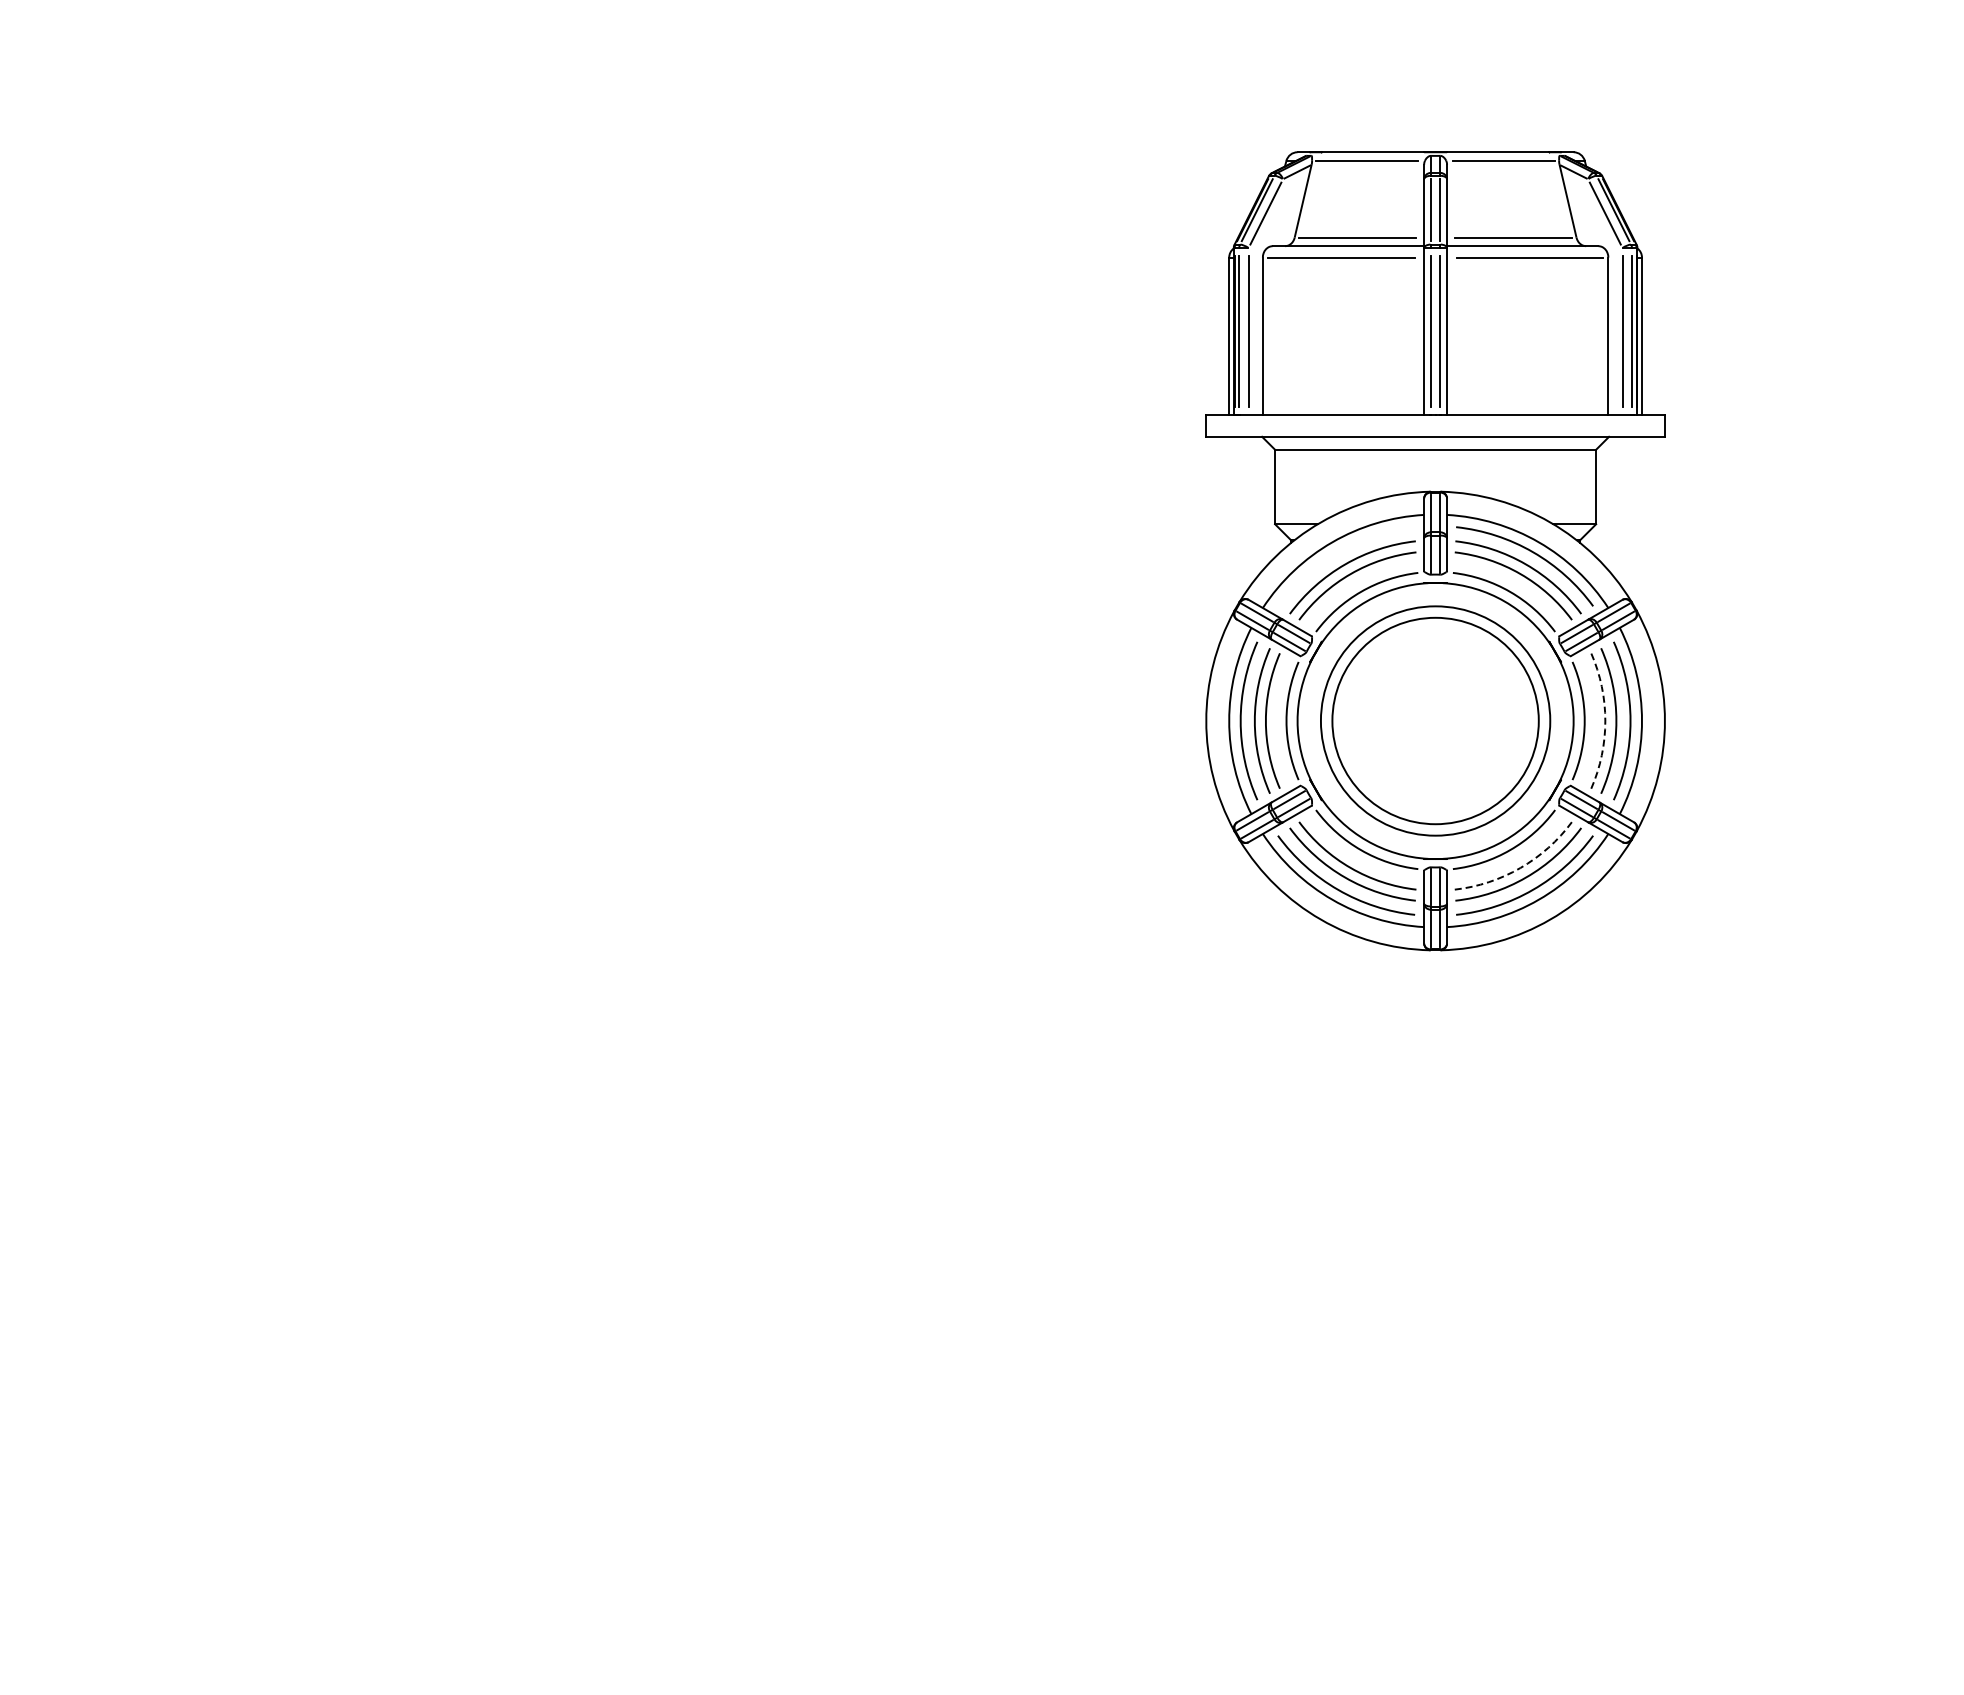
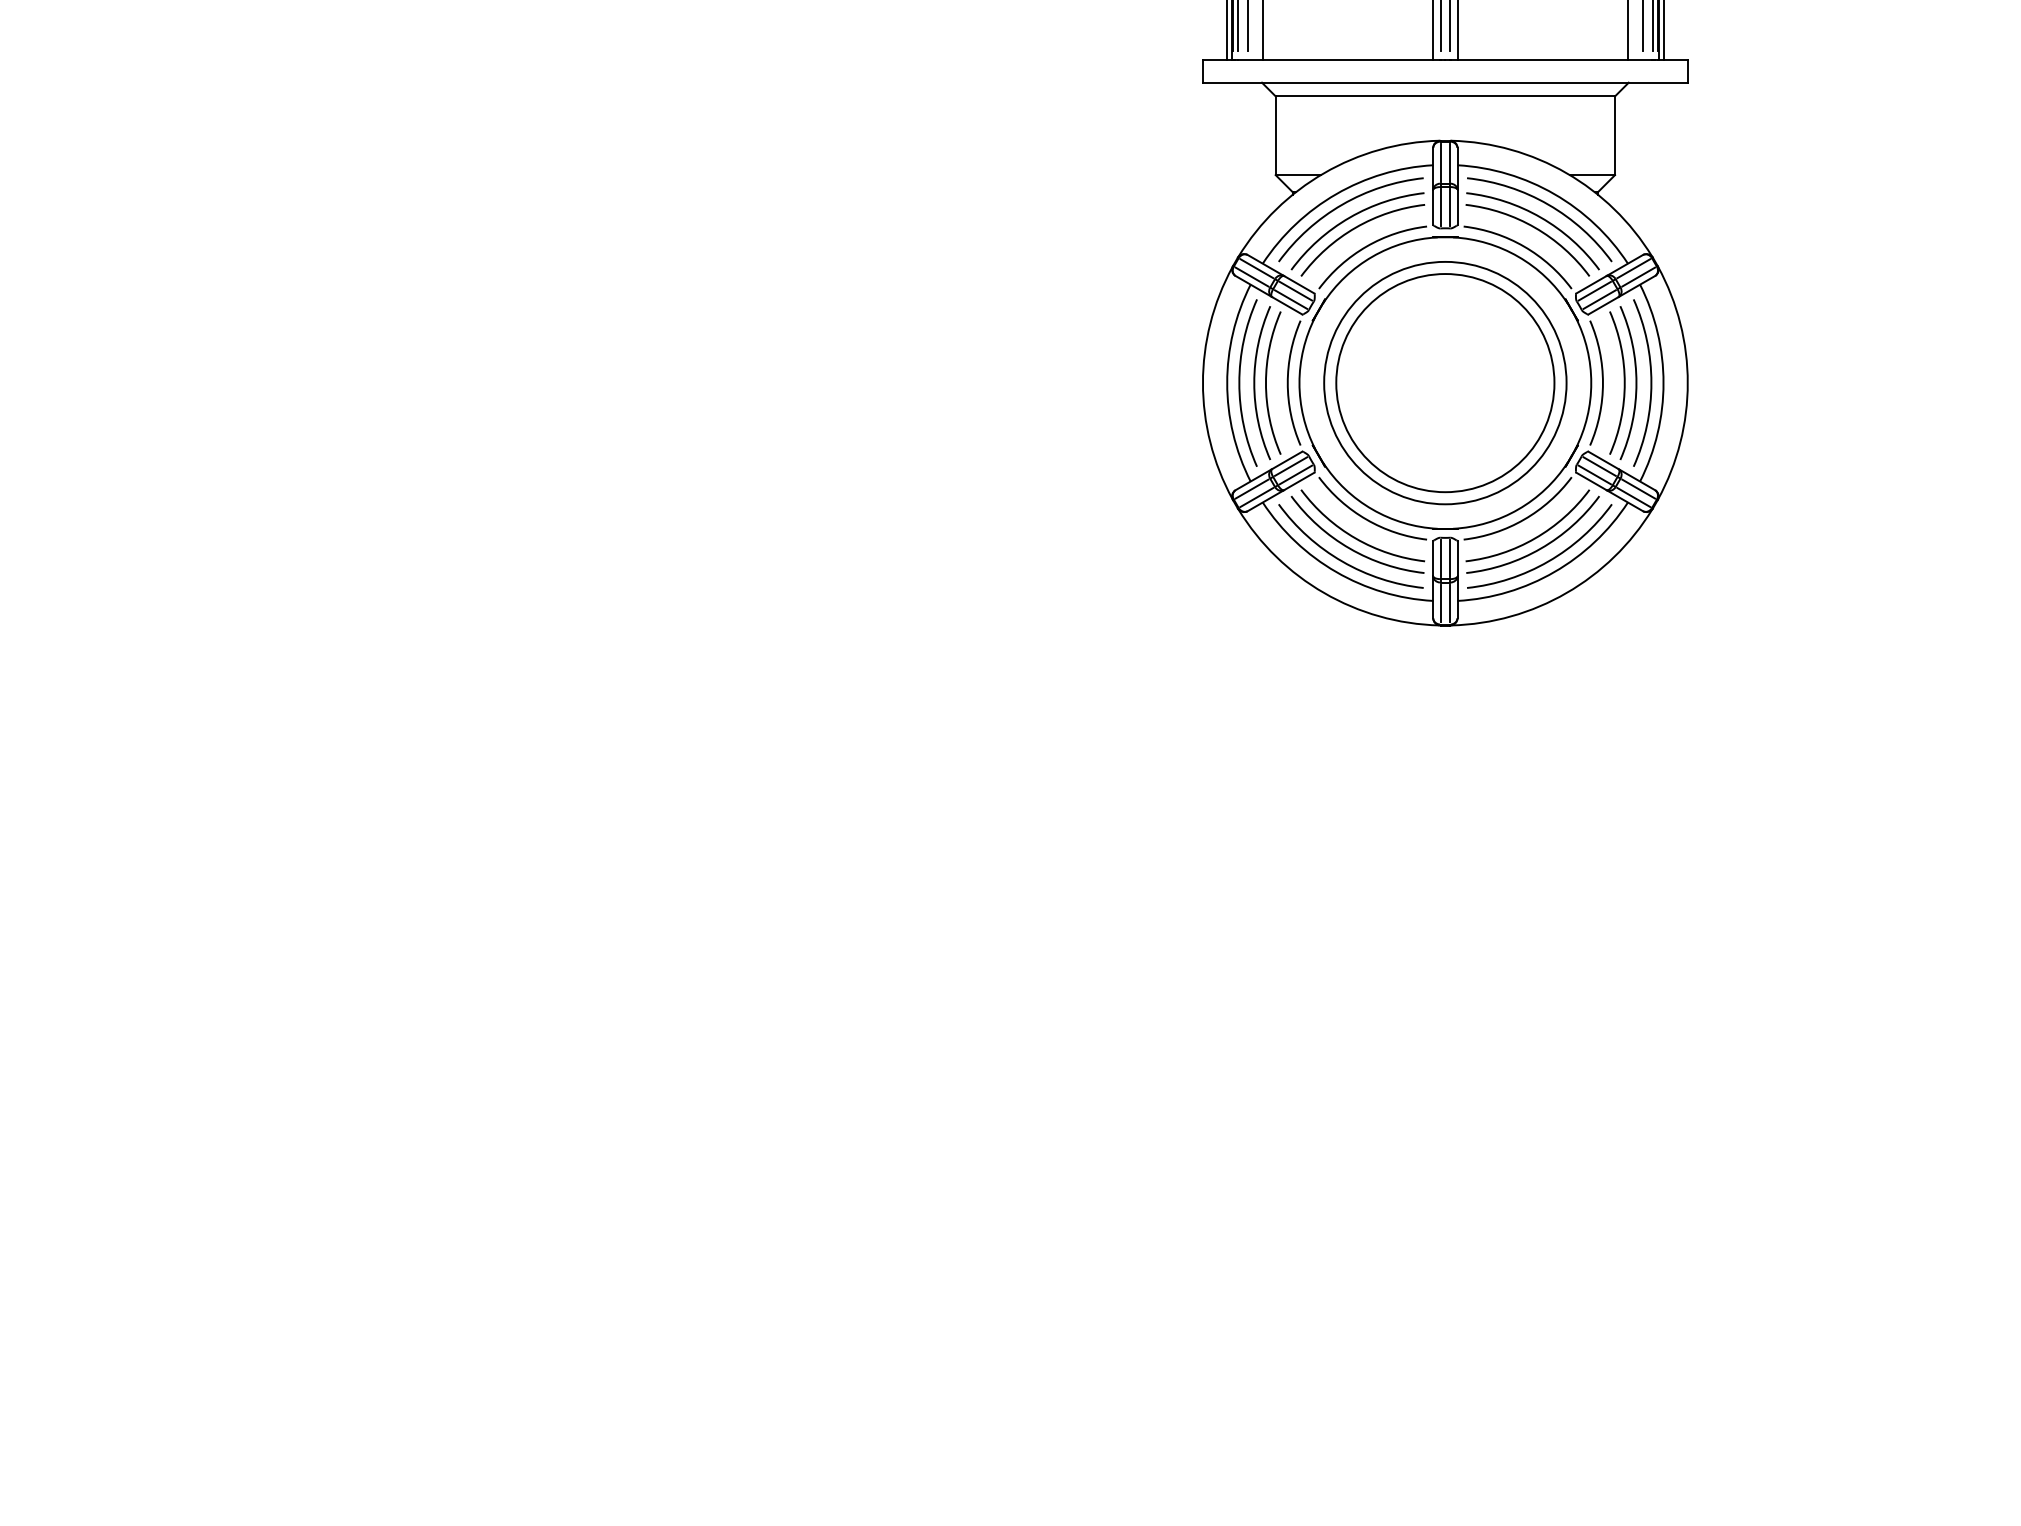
arc: (1338, 553) -> (1342, 206), added
arc: (1605, 721) -> (1624, 383), dashed -> solid
arc: (1520, 868) -> (1535, 538), dashed -> solid

